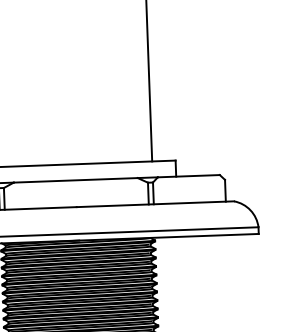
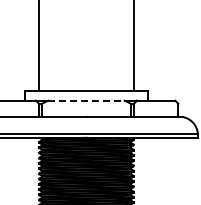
line: (75, 180) -> (86, 100), solid -> dashed

